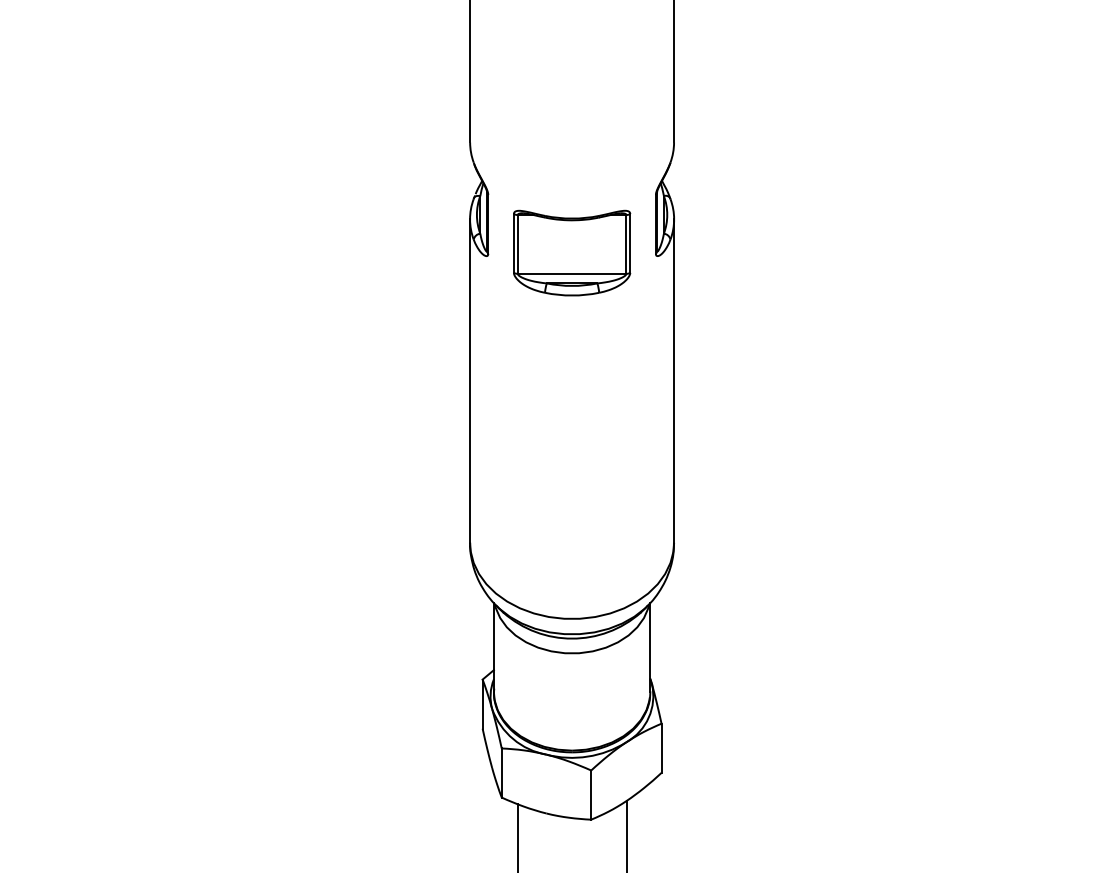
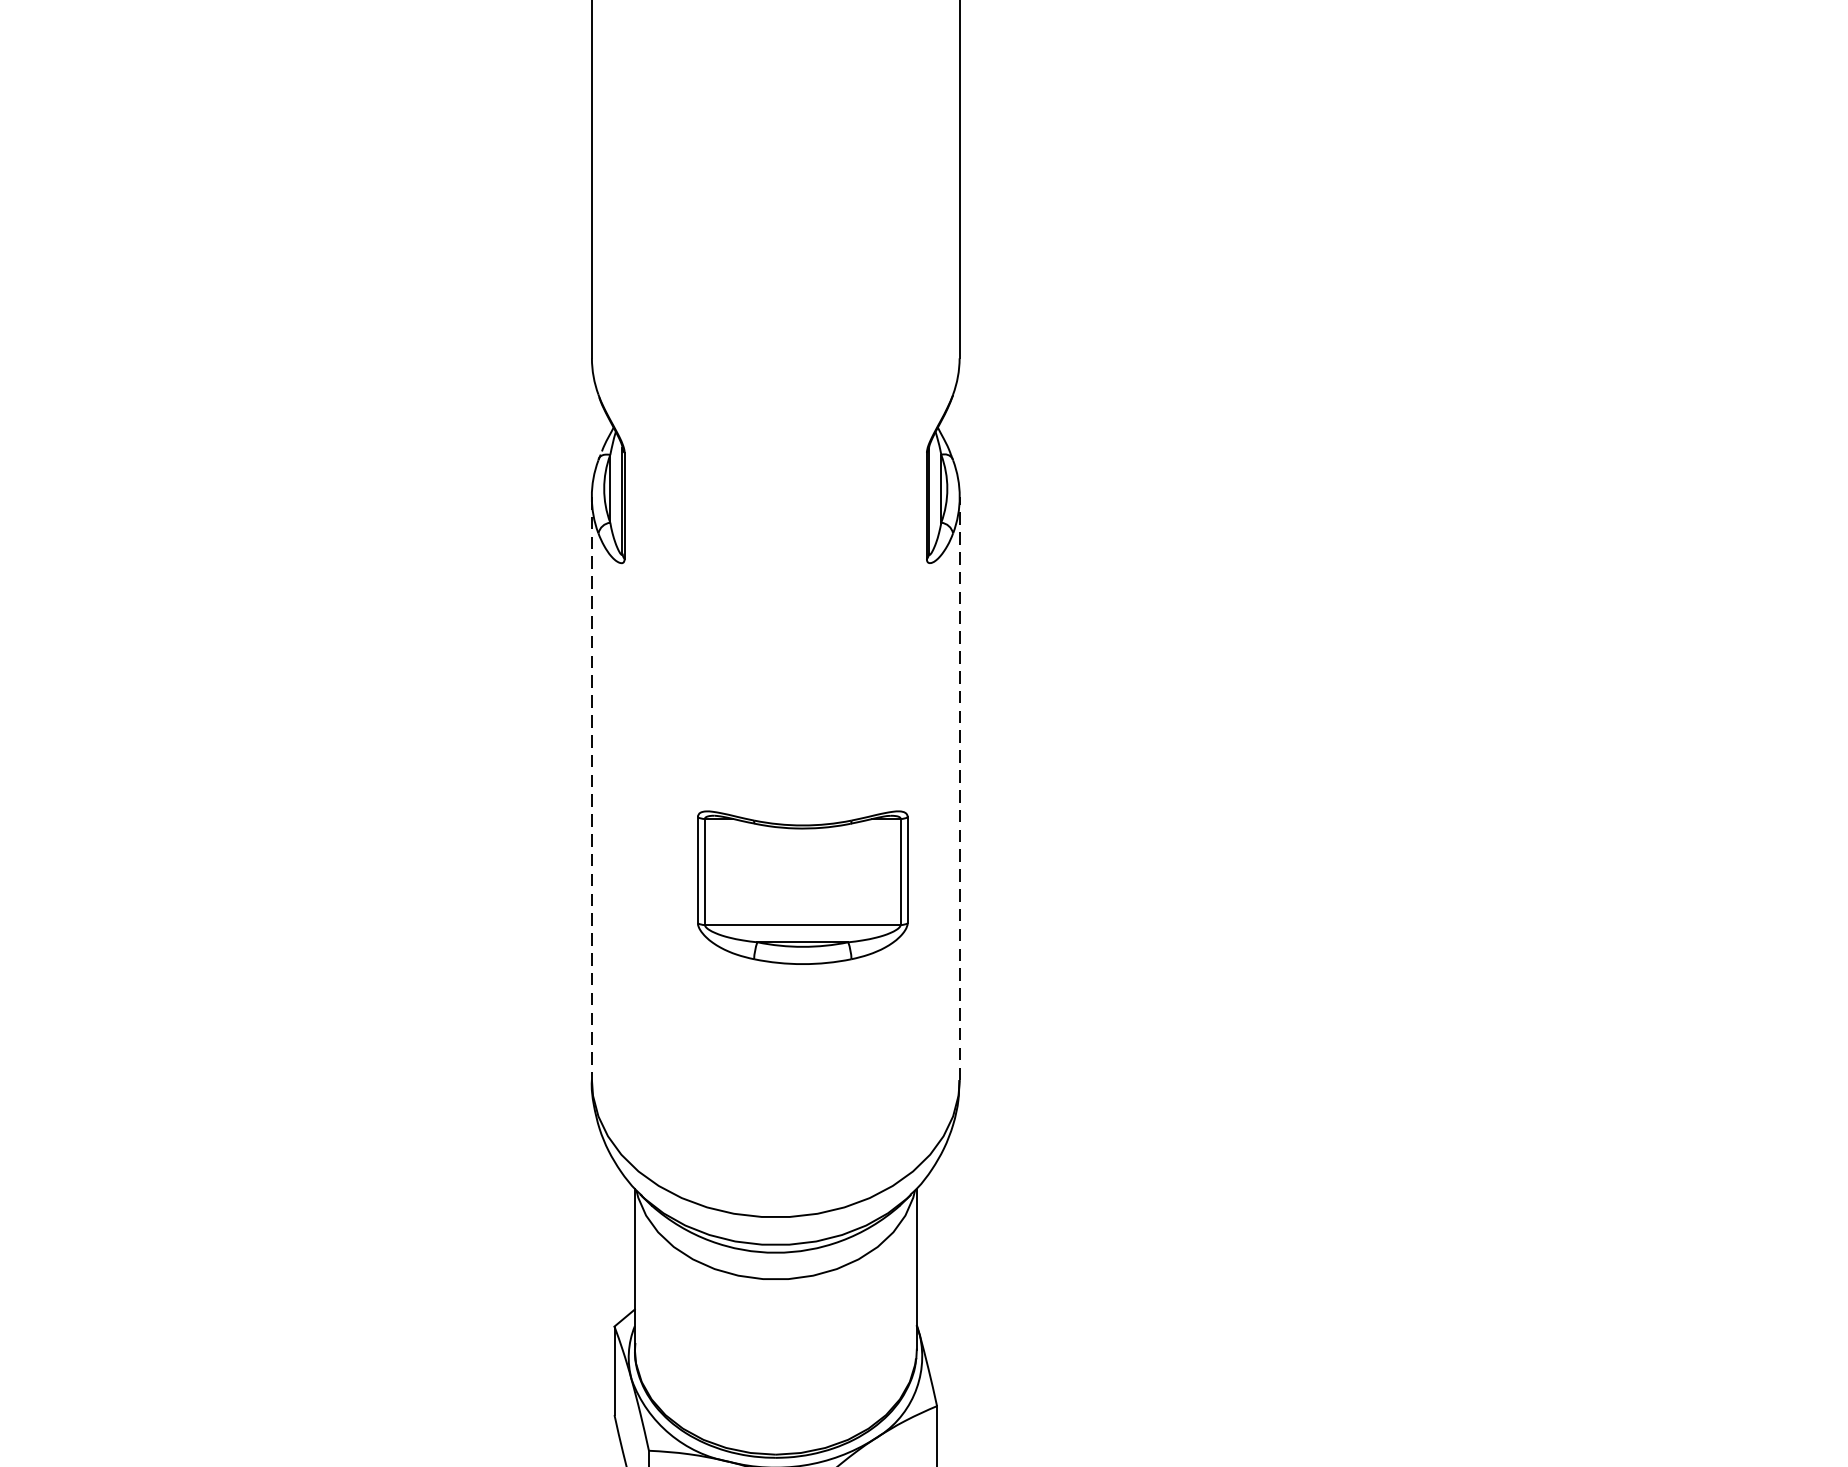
part: (572, 252) -> (803, 886), moved
line: (470, 381) -> (592, 789), solid -> dashed
line: (674, 381) -> (960, 789), solid -> dashed

